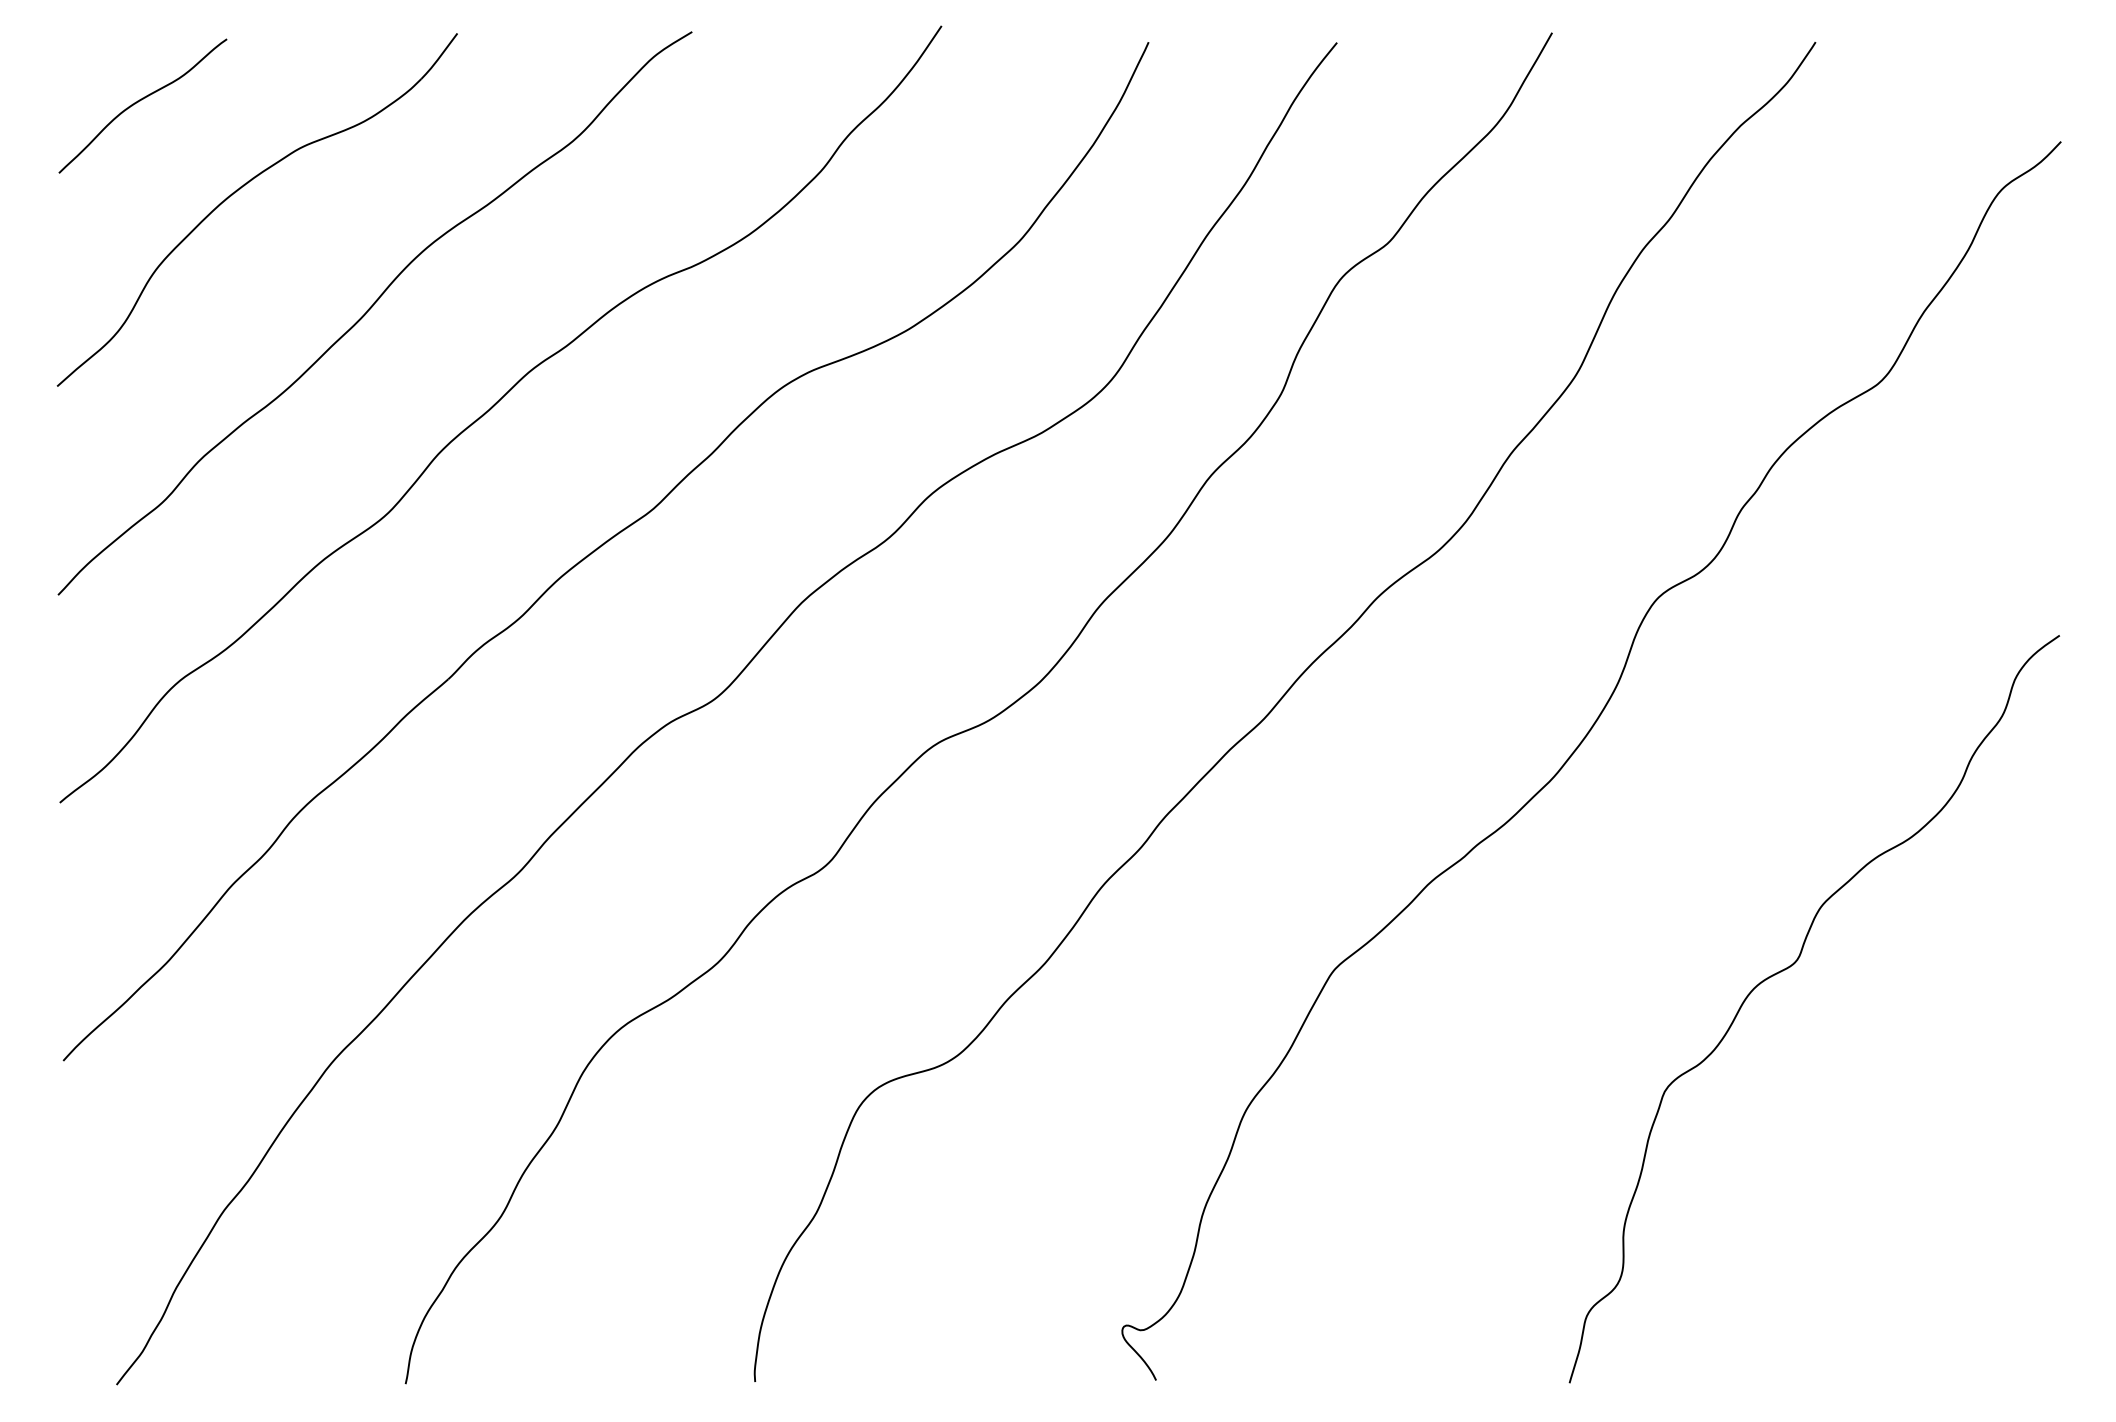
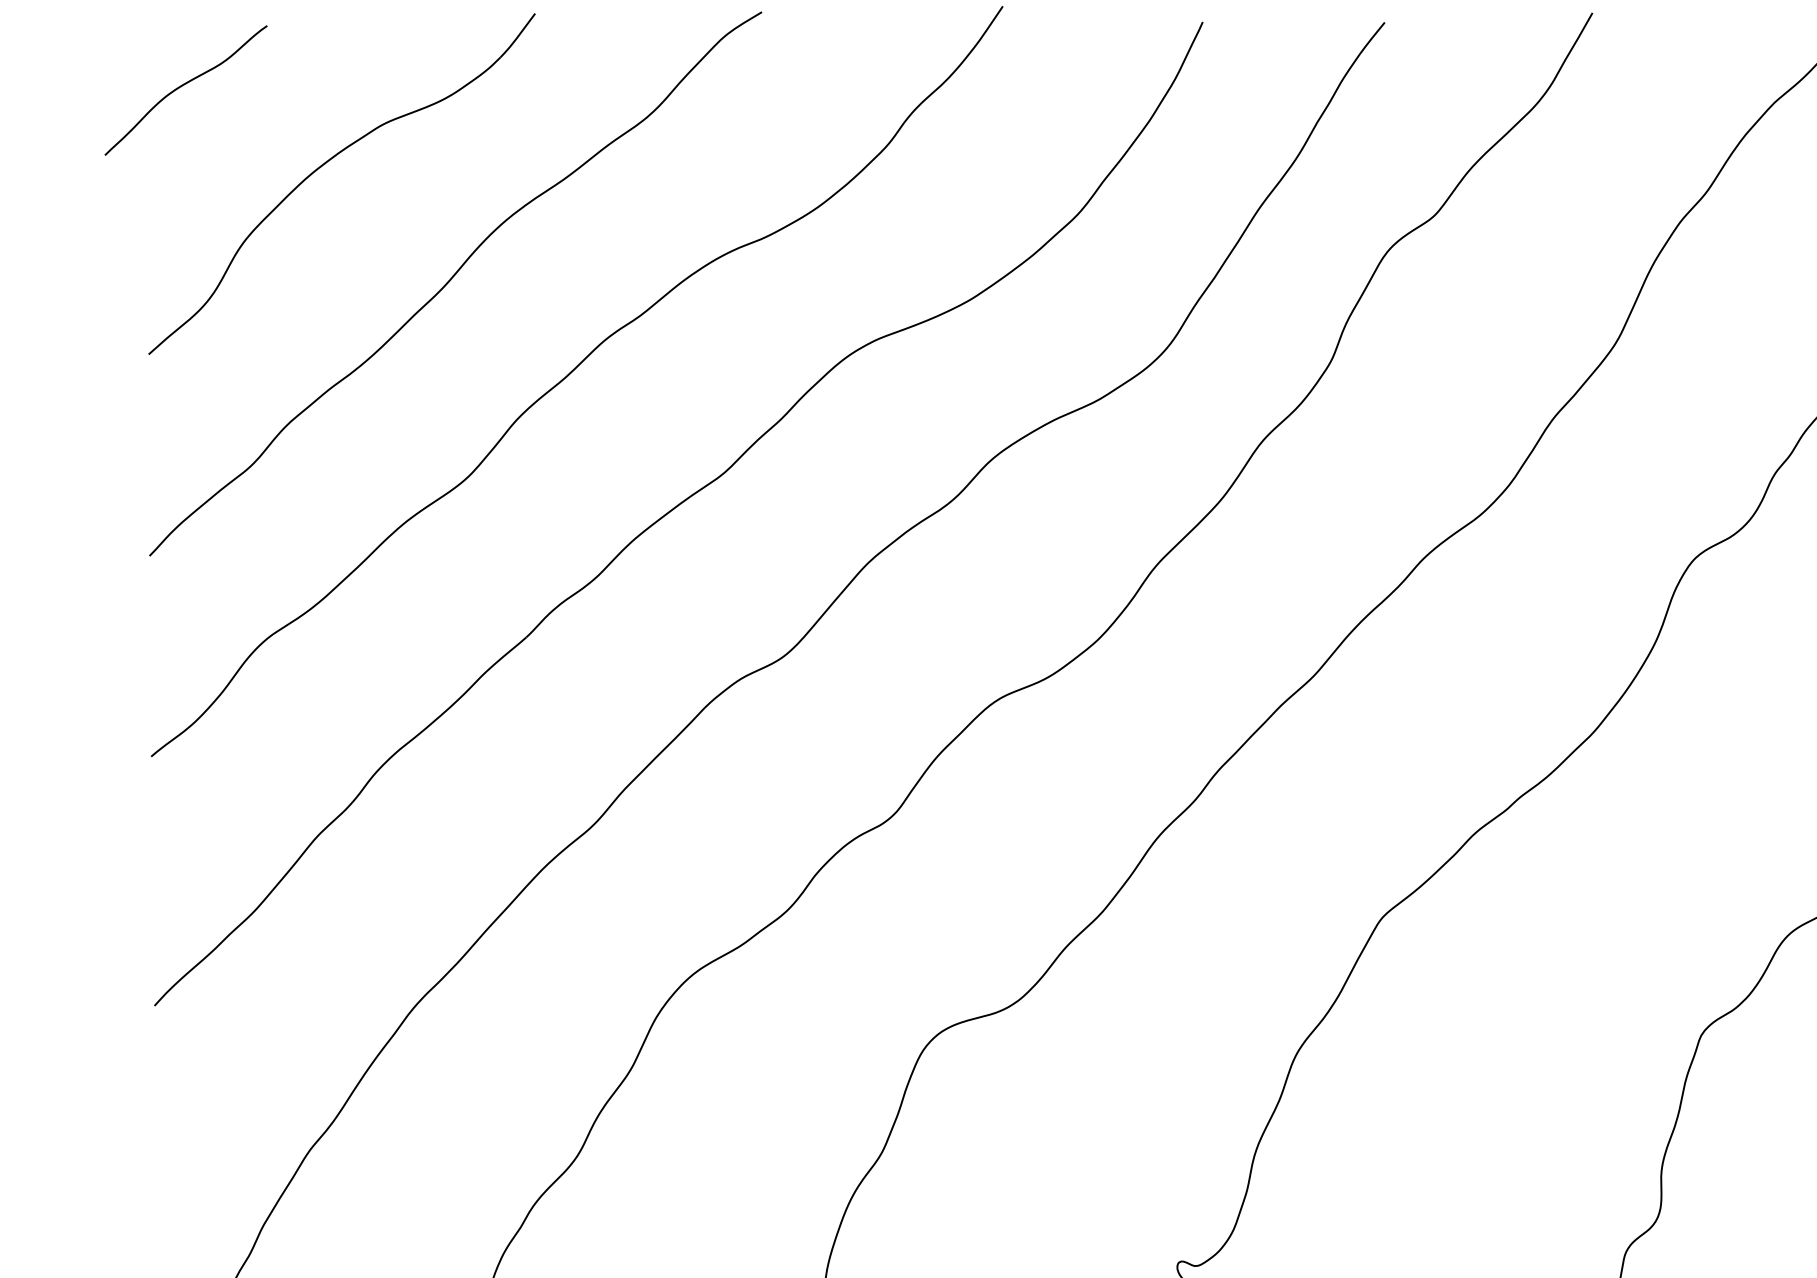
curve: (140, 101) -> (183, 86), moved

